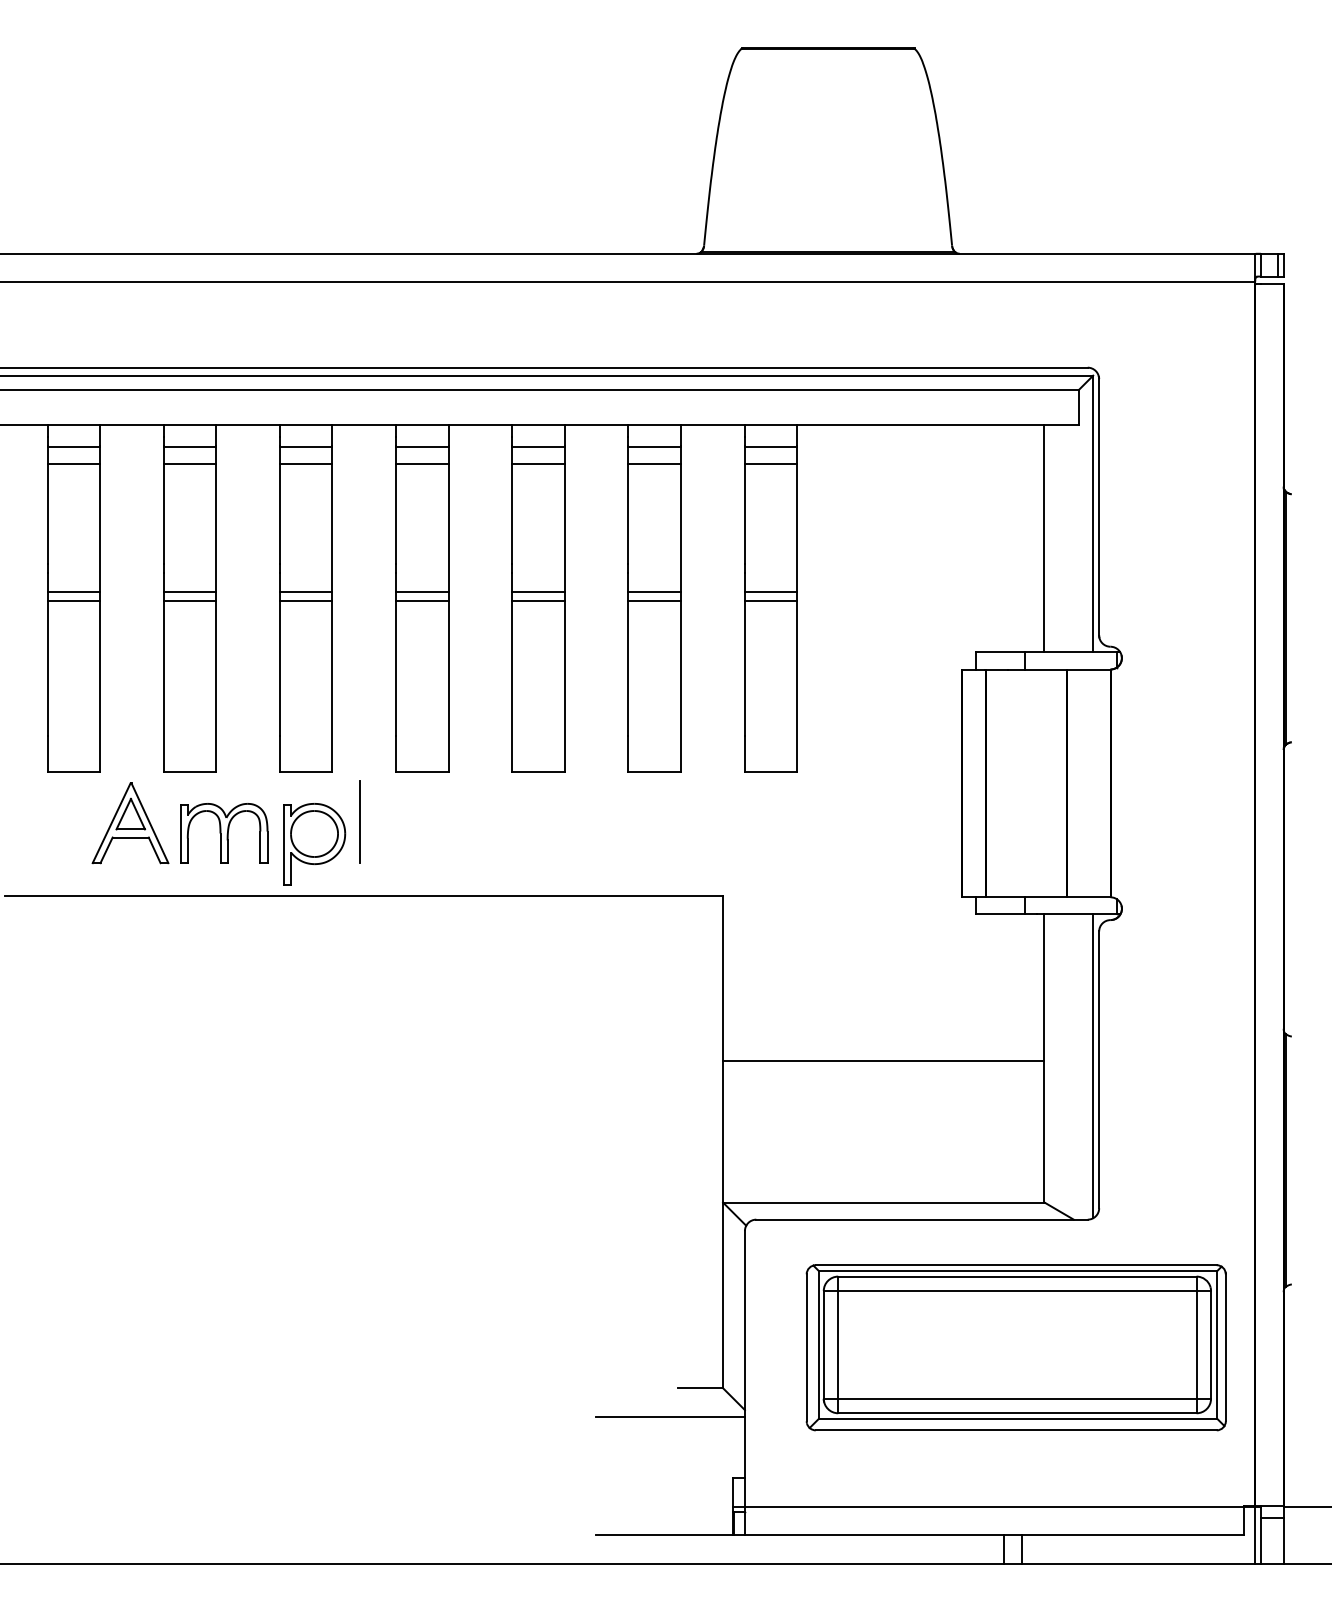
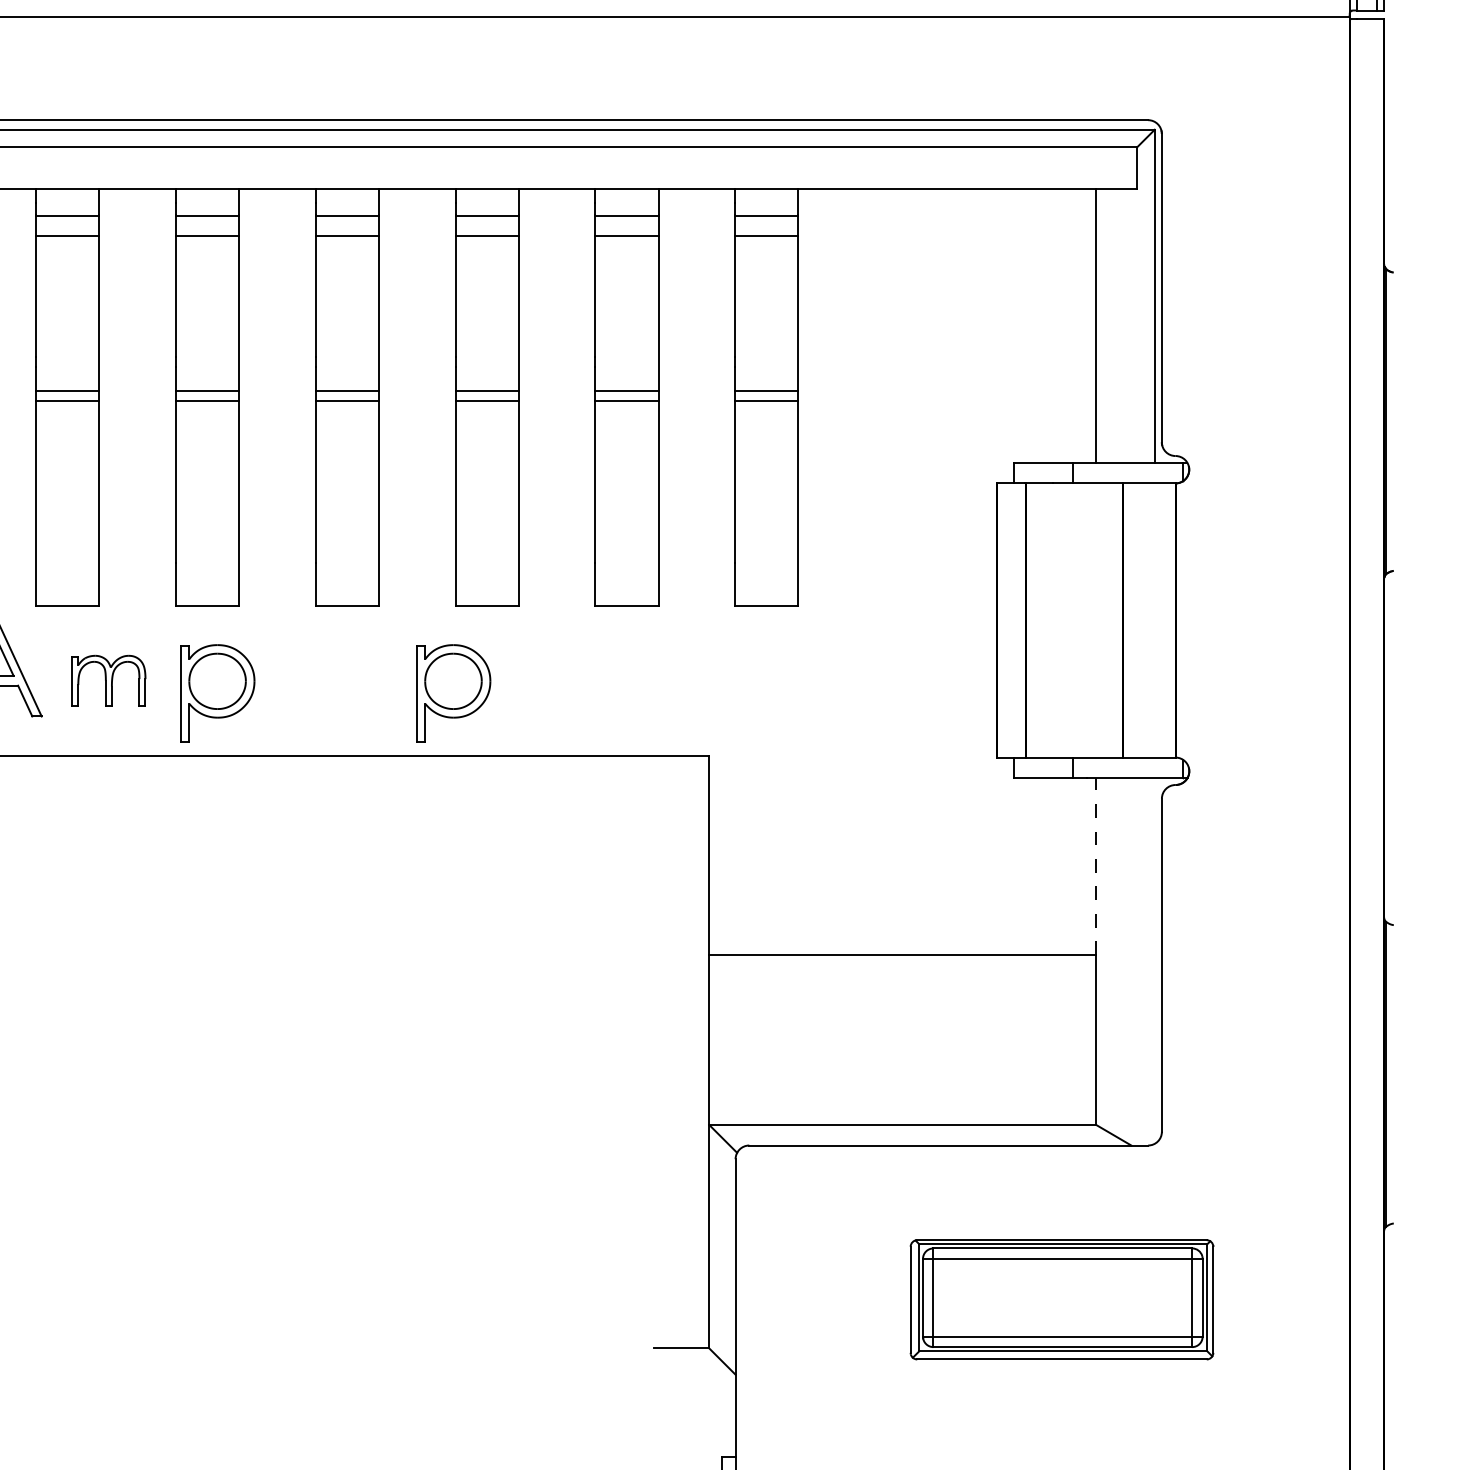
line: (359, 822) -> (271, 667), removed
part: (224, 833) -> (109, 680), size x0.7
part: (510, 844) -> (453, 694), added
line: (1044, 987) -> (1096, 866), solid -> dashed
line: (1093, 1066) -> (1155, 961), removed
part: (1015, 1347) -> (1061, 1299), size x0.6
line: (669, 1416) -> (644, 1382), removed

